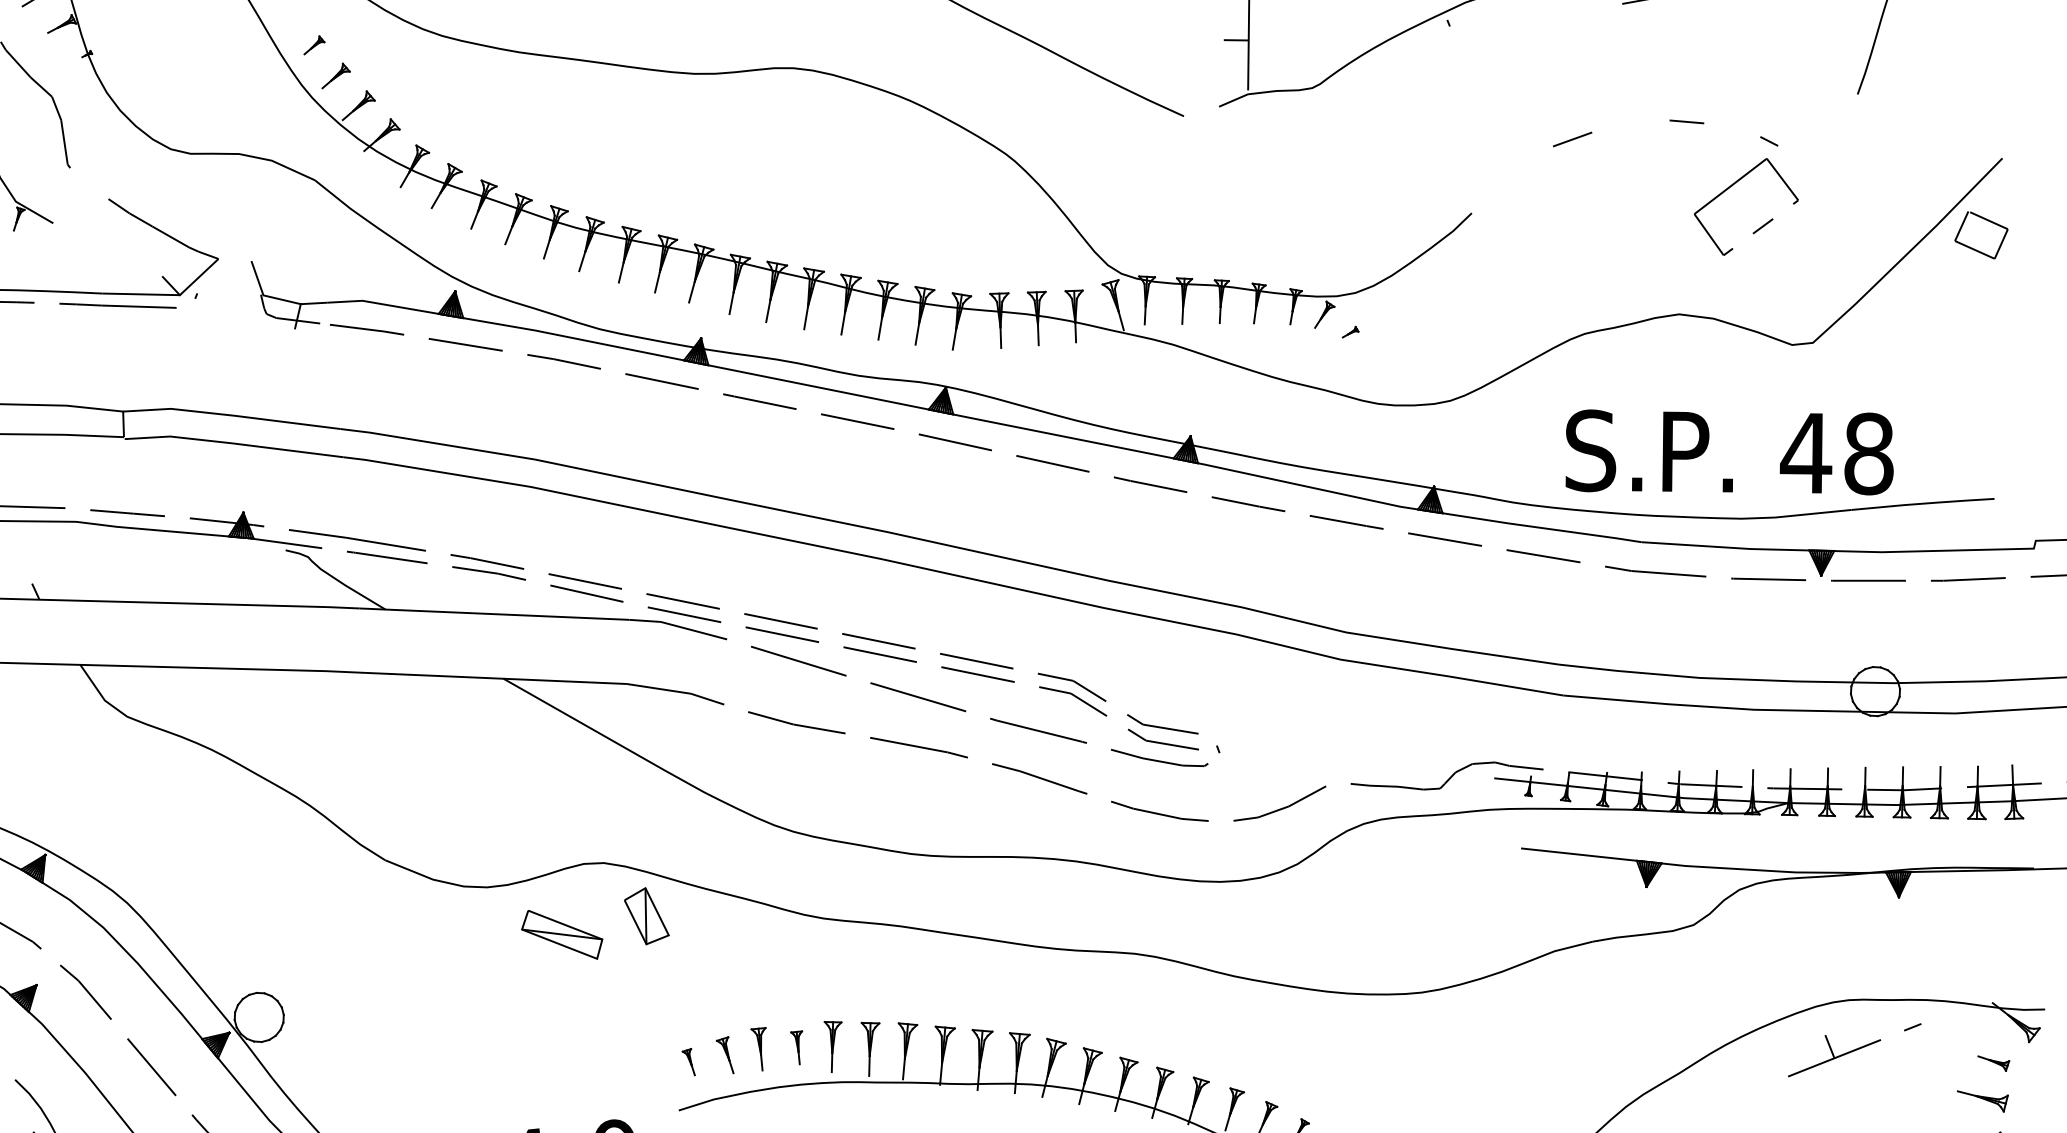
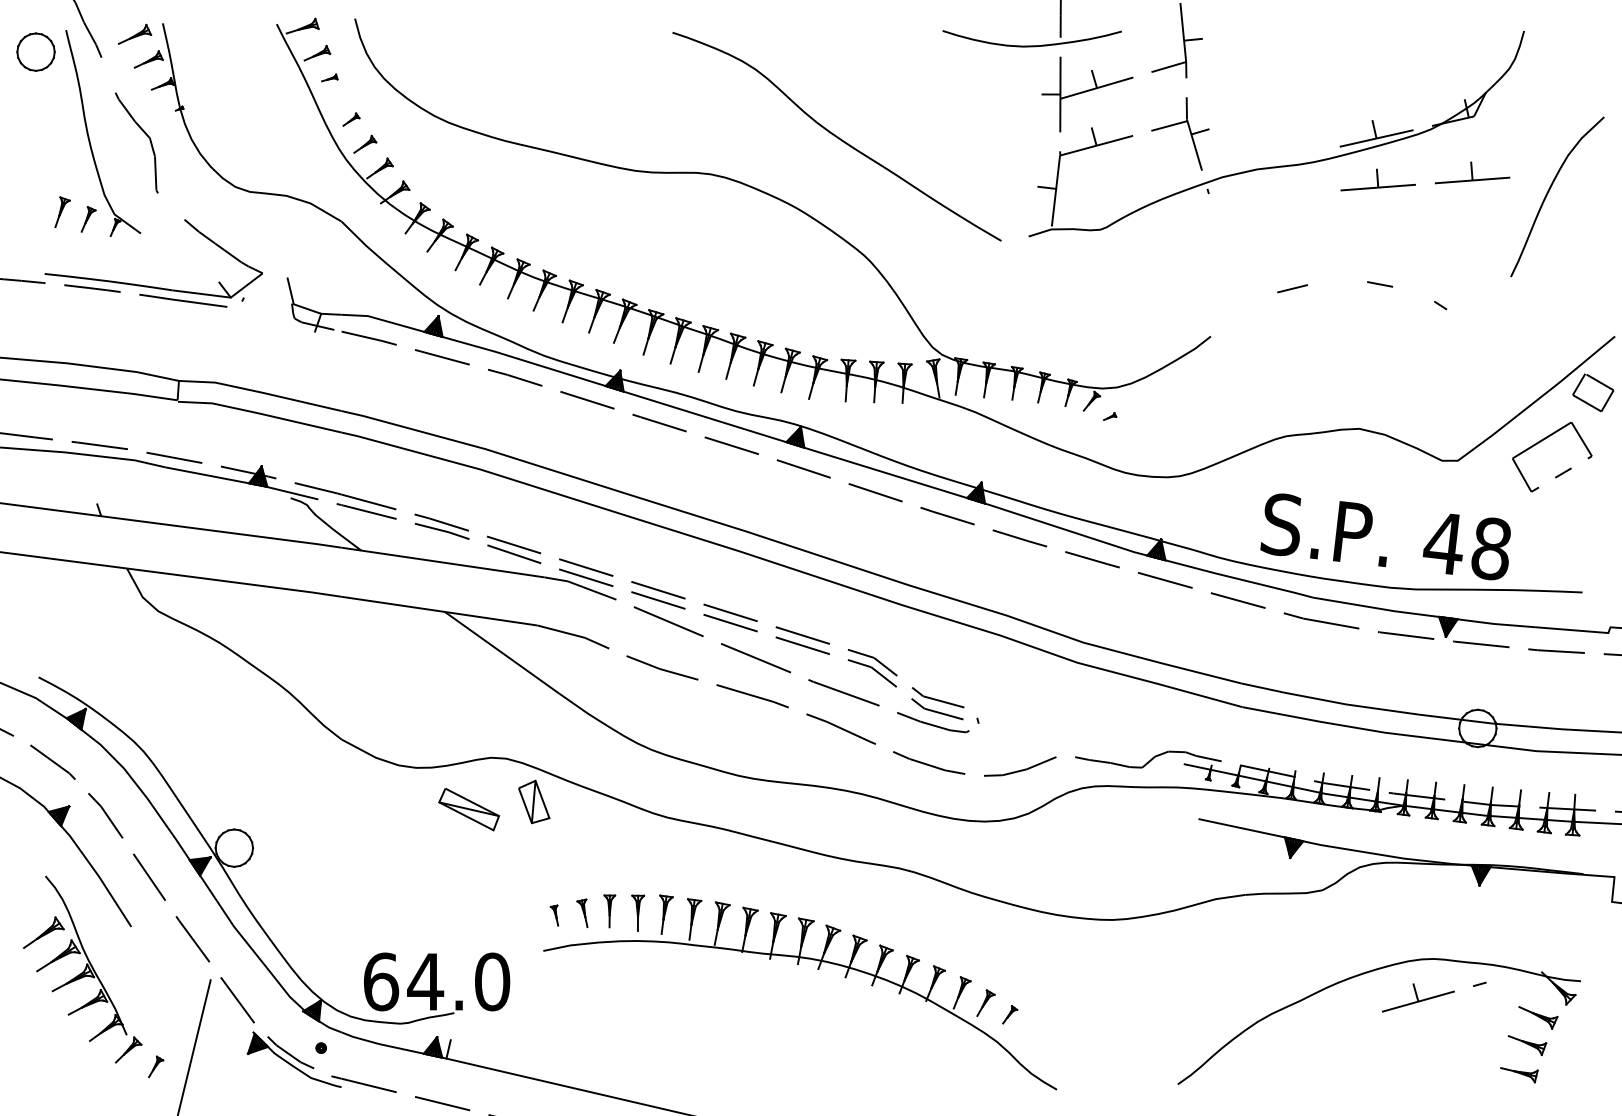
part: (1731, 187) -> (1542, 441), moved
part: (798, 1047) -> (638, 912), size x1.43
part: (1994, 1062) -> (1538, 1017), size x1.67

